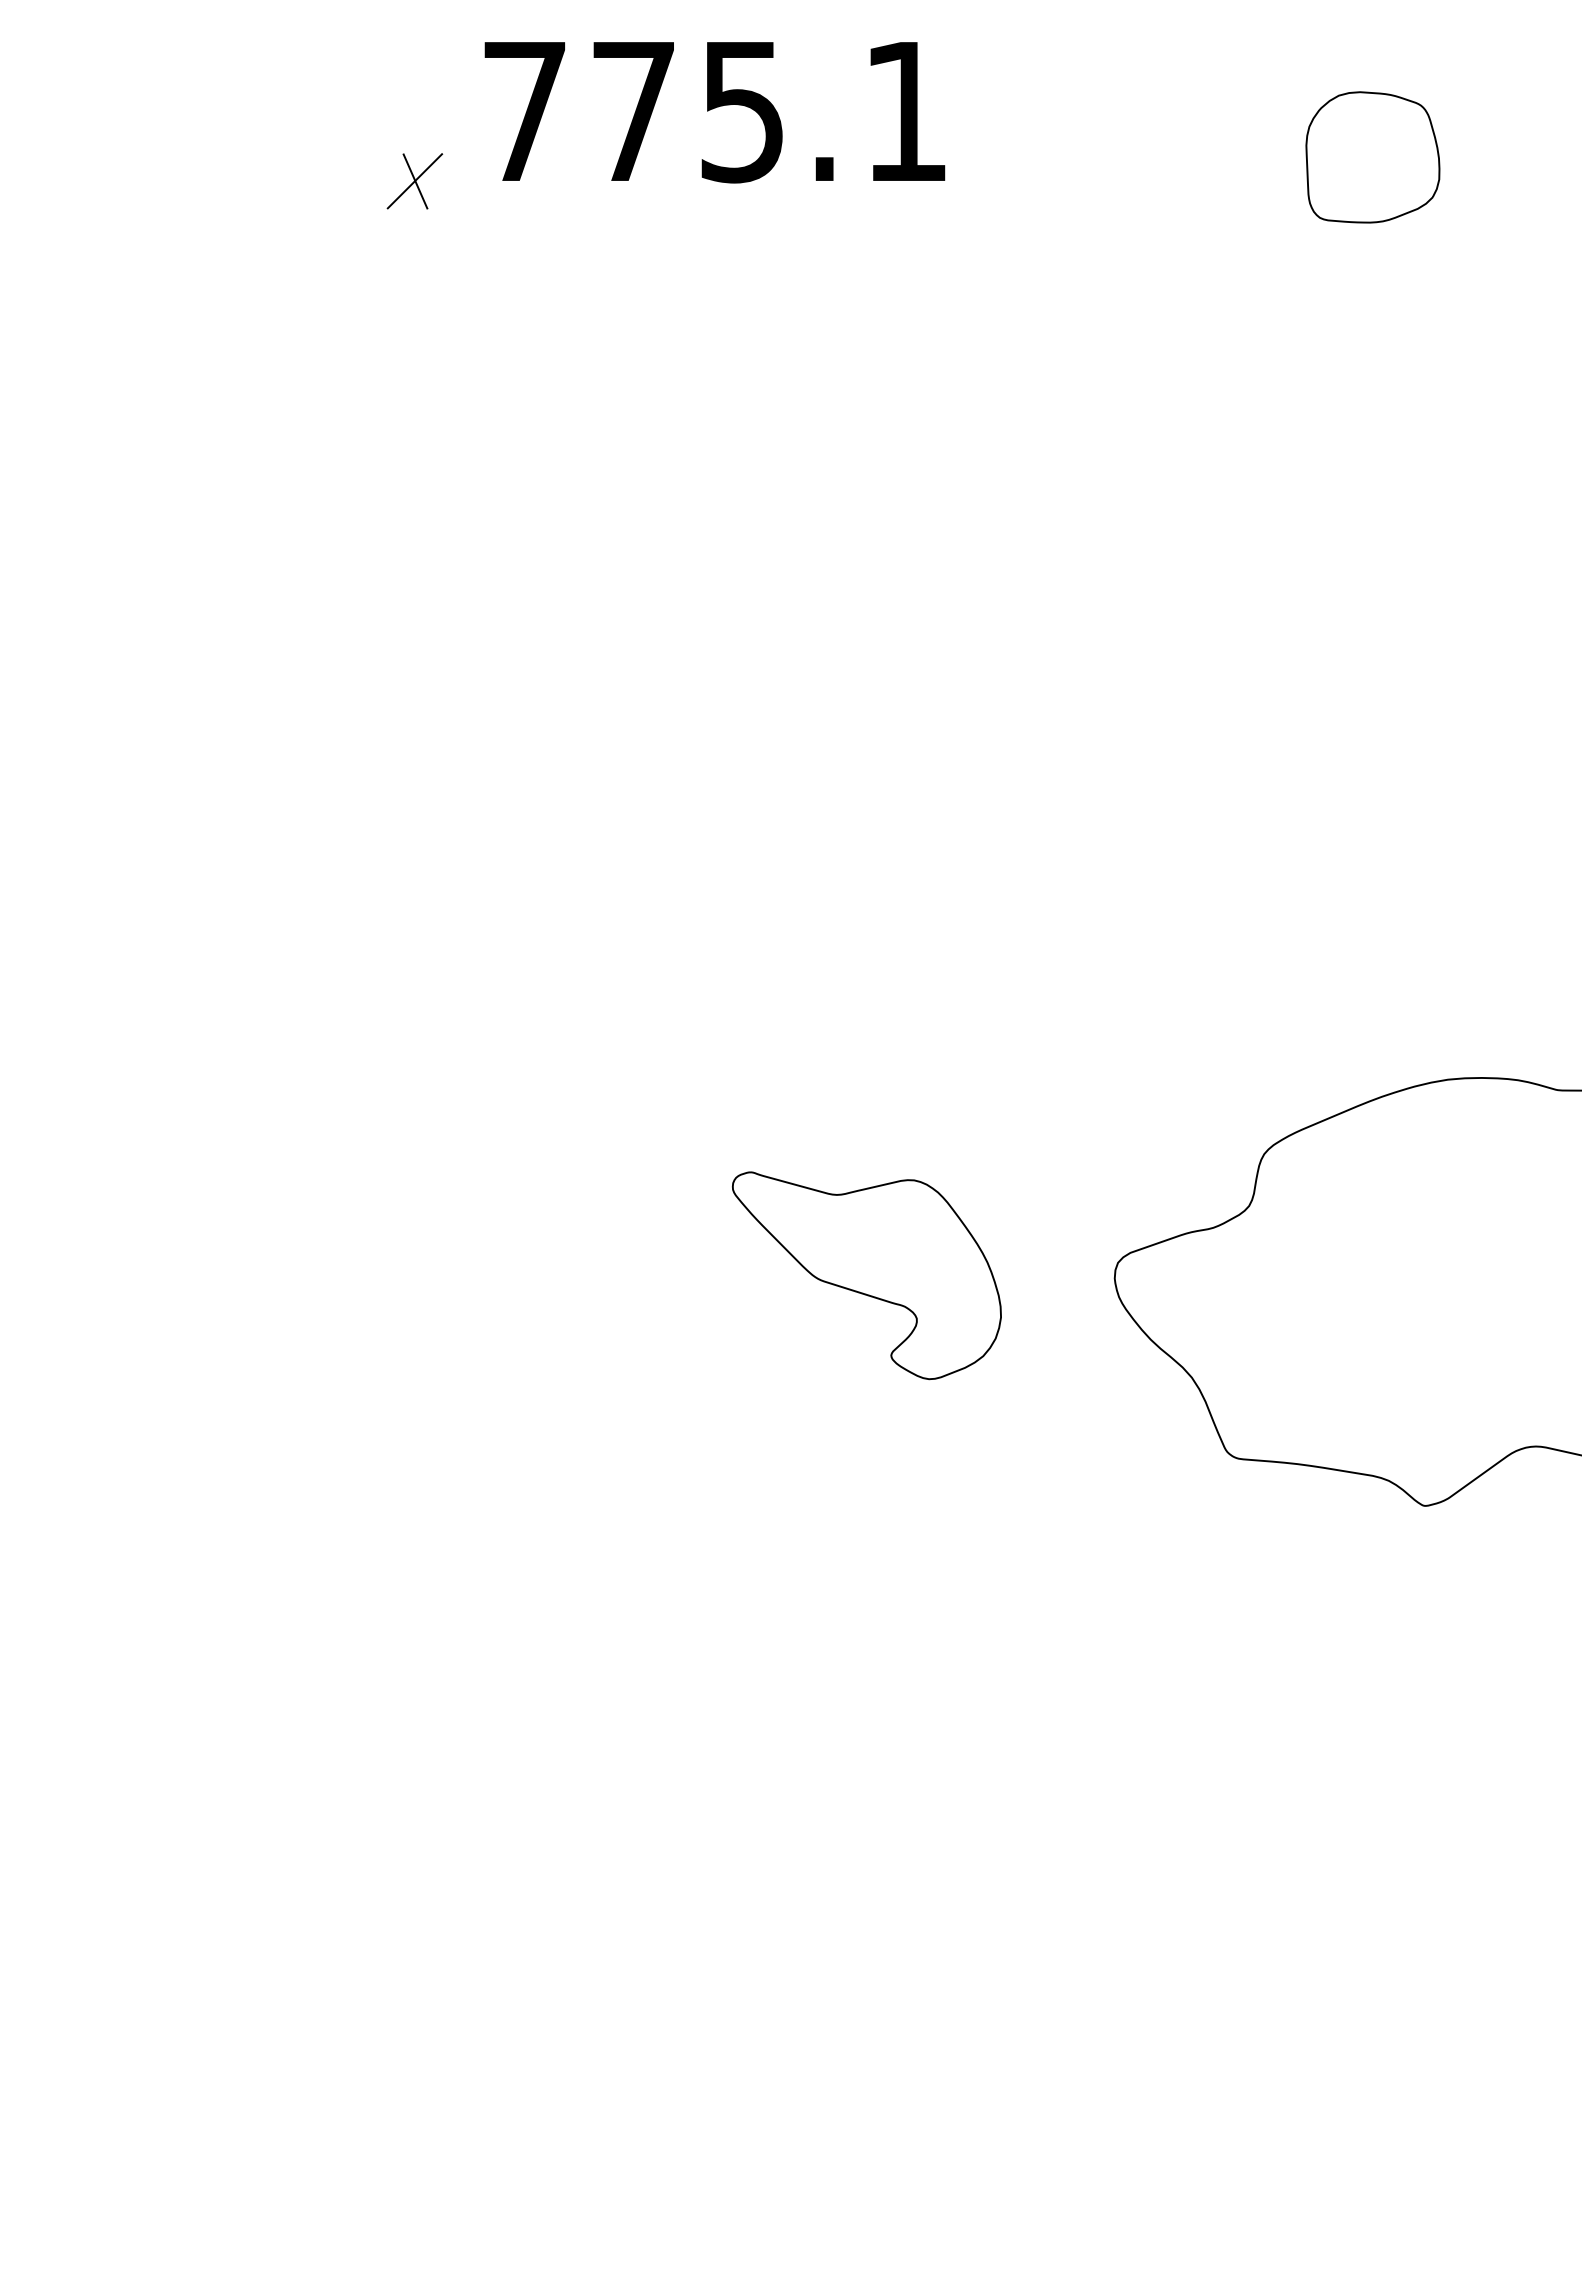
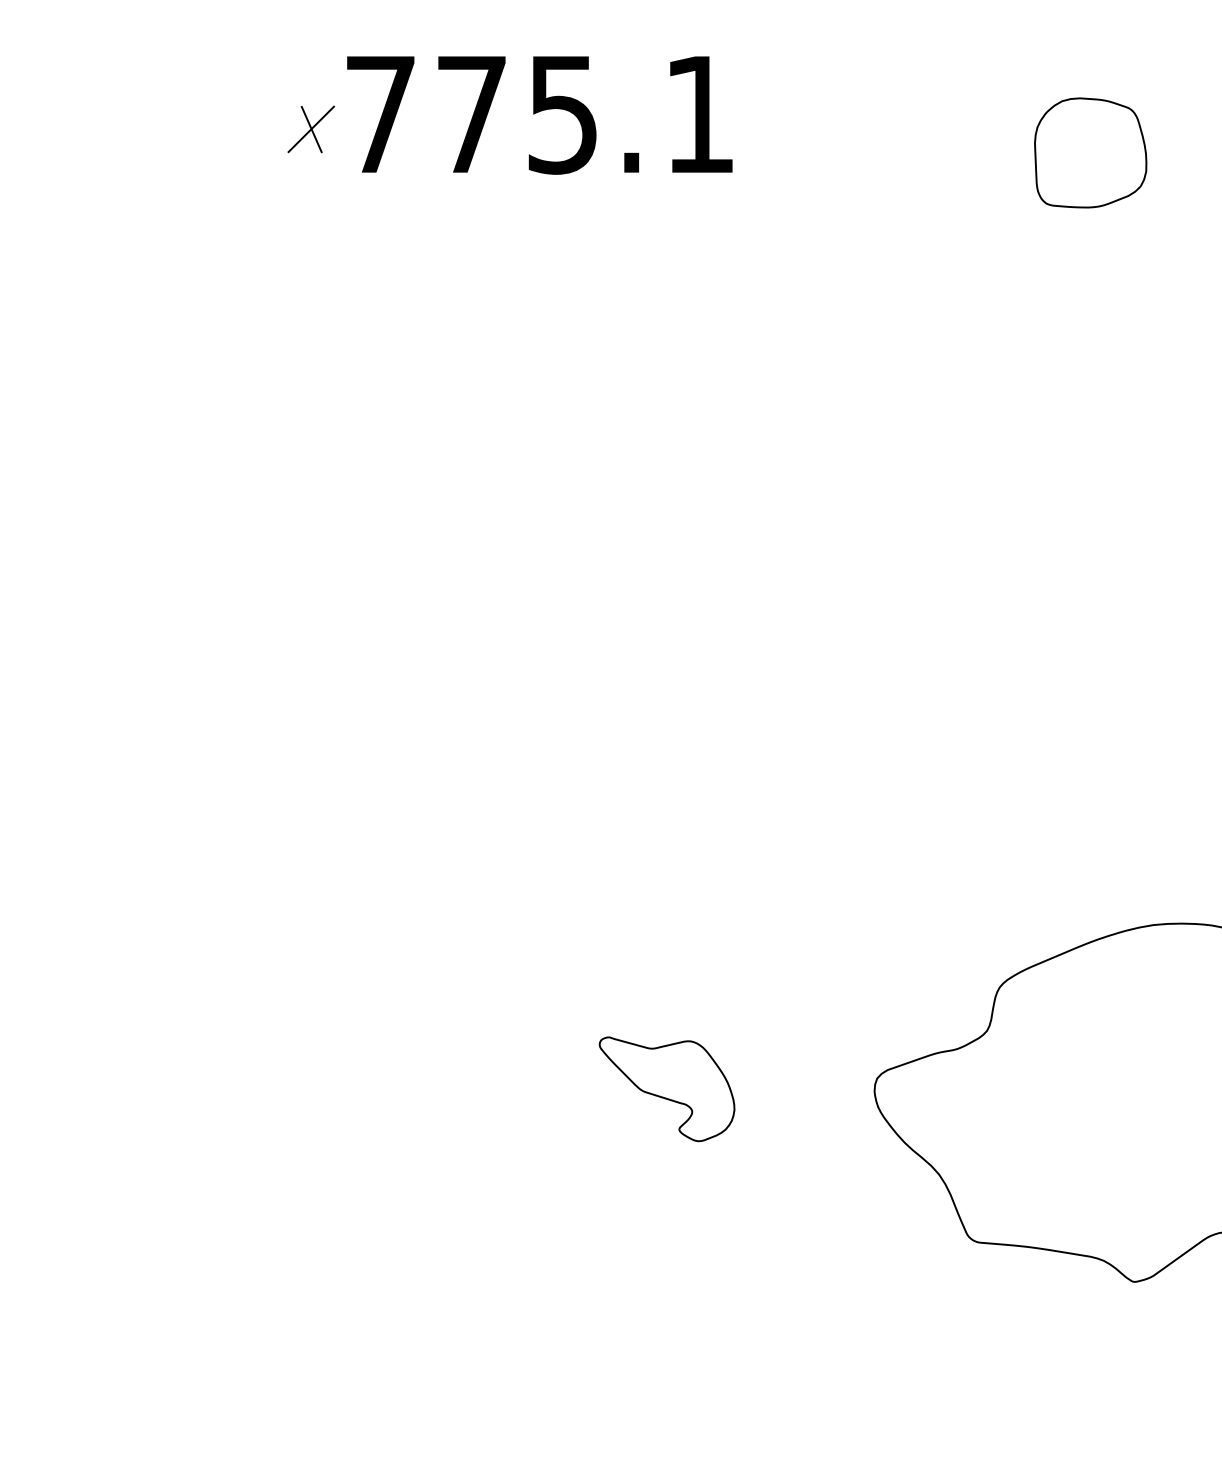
part: (414, 181) -> (310, 129), moved
part: (866, 1275) -> (666, 1089), size x0.6

